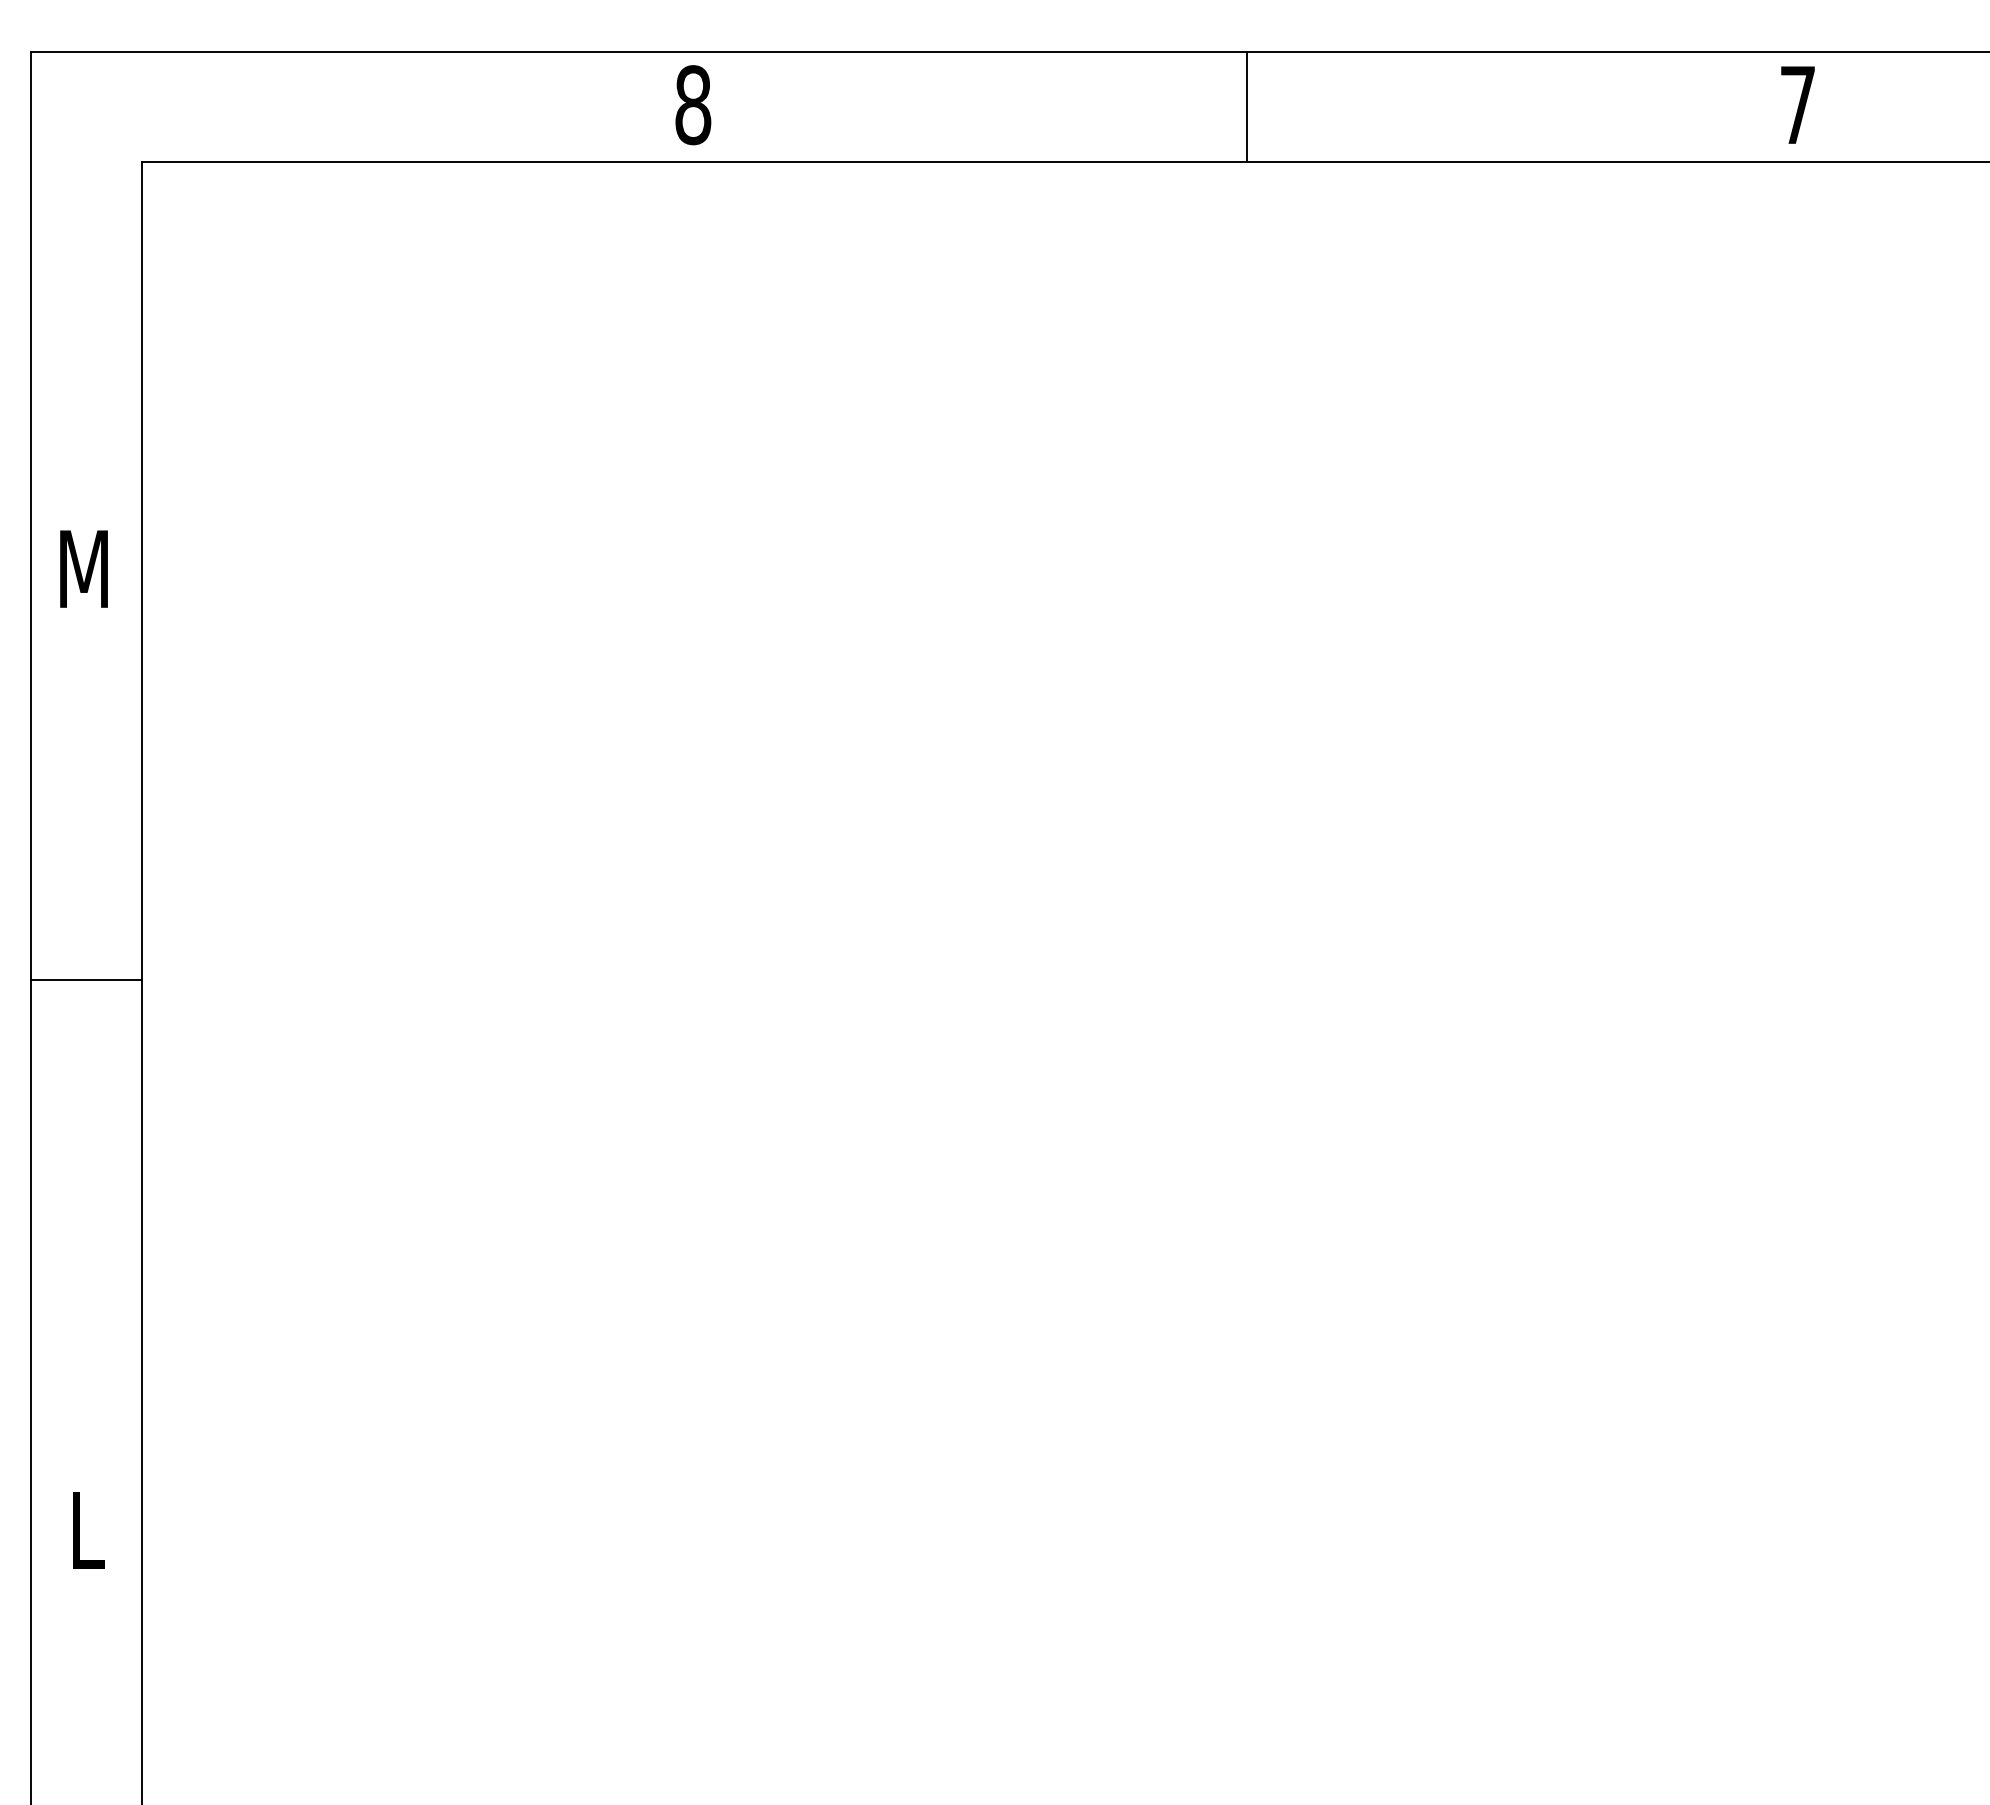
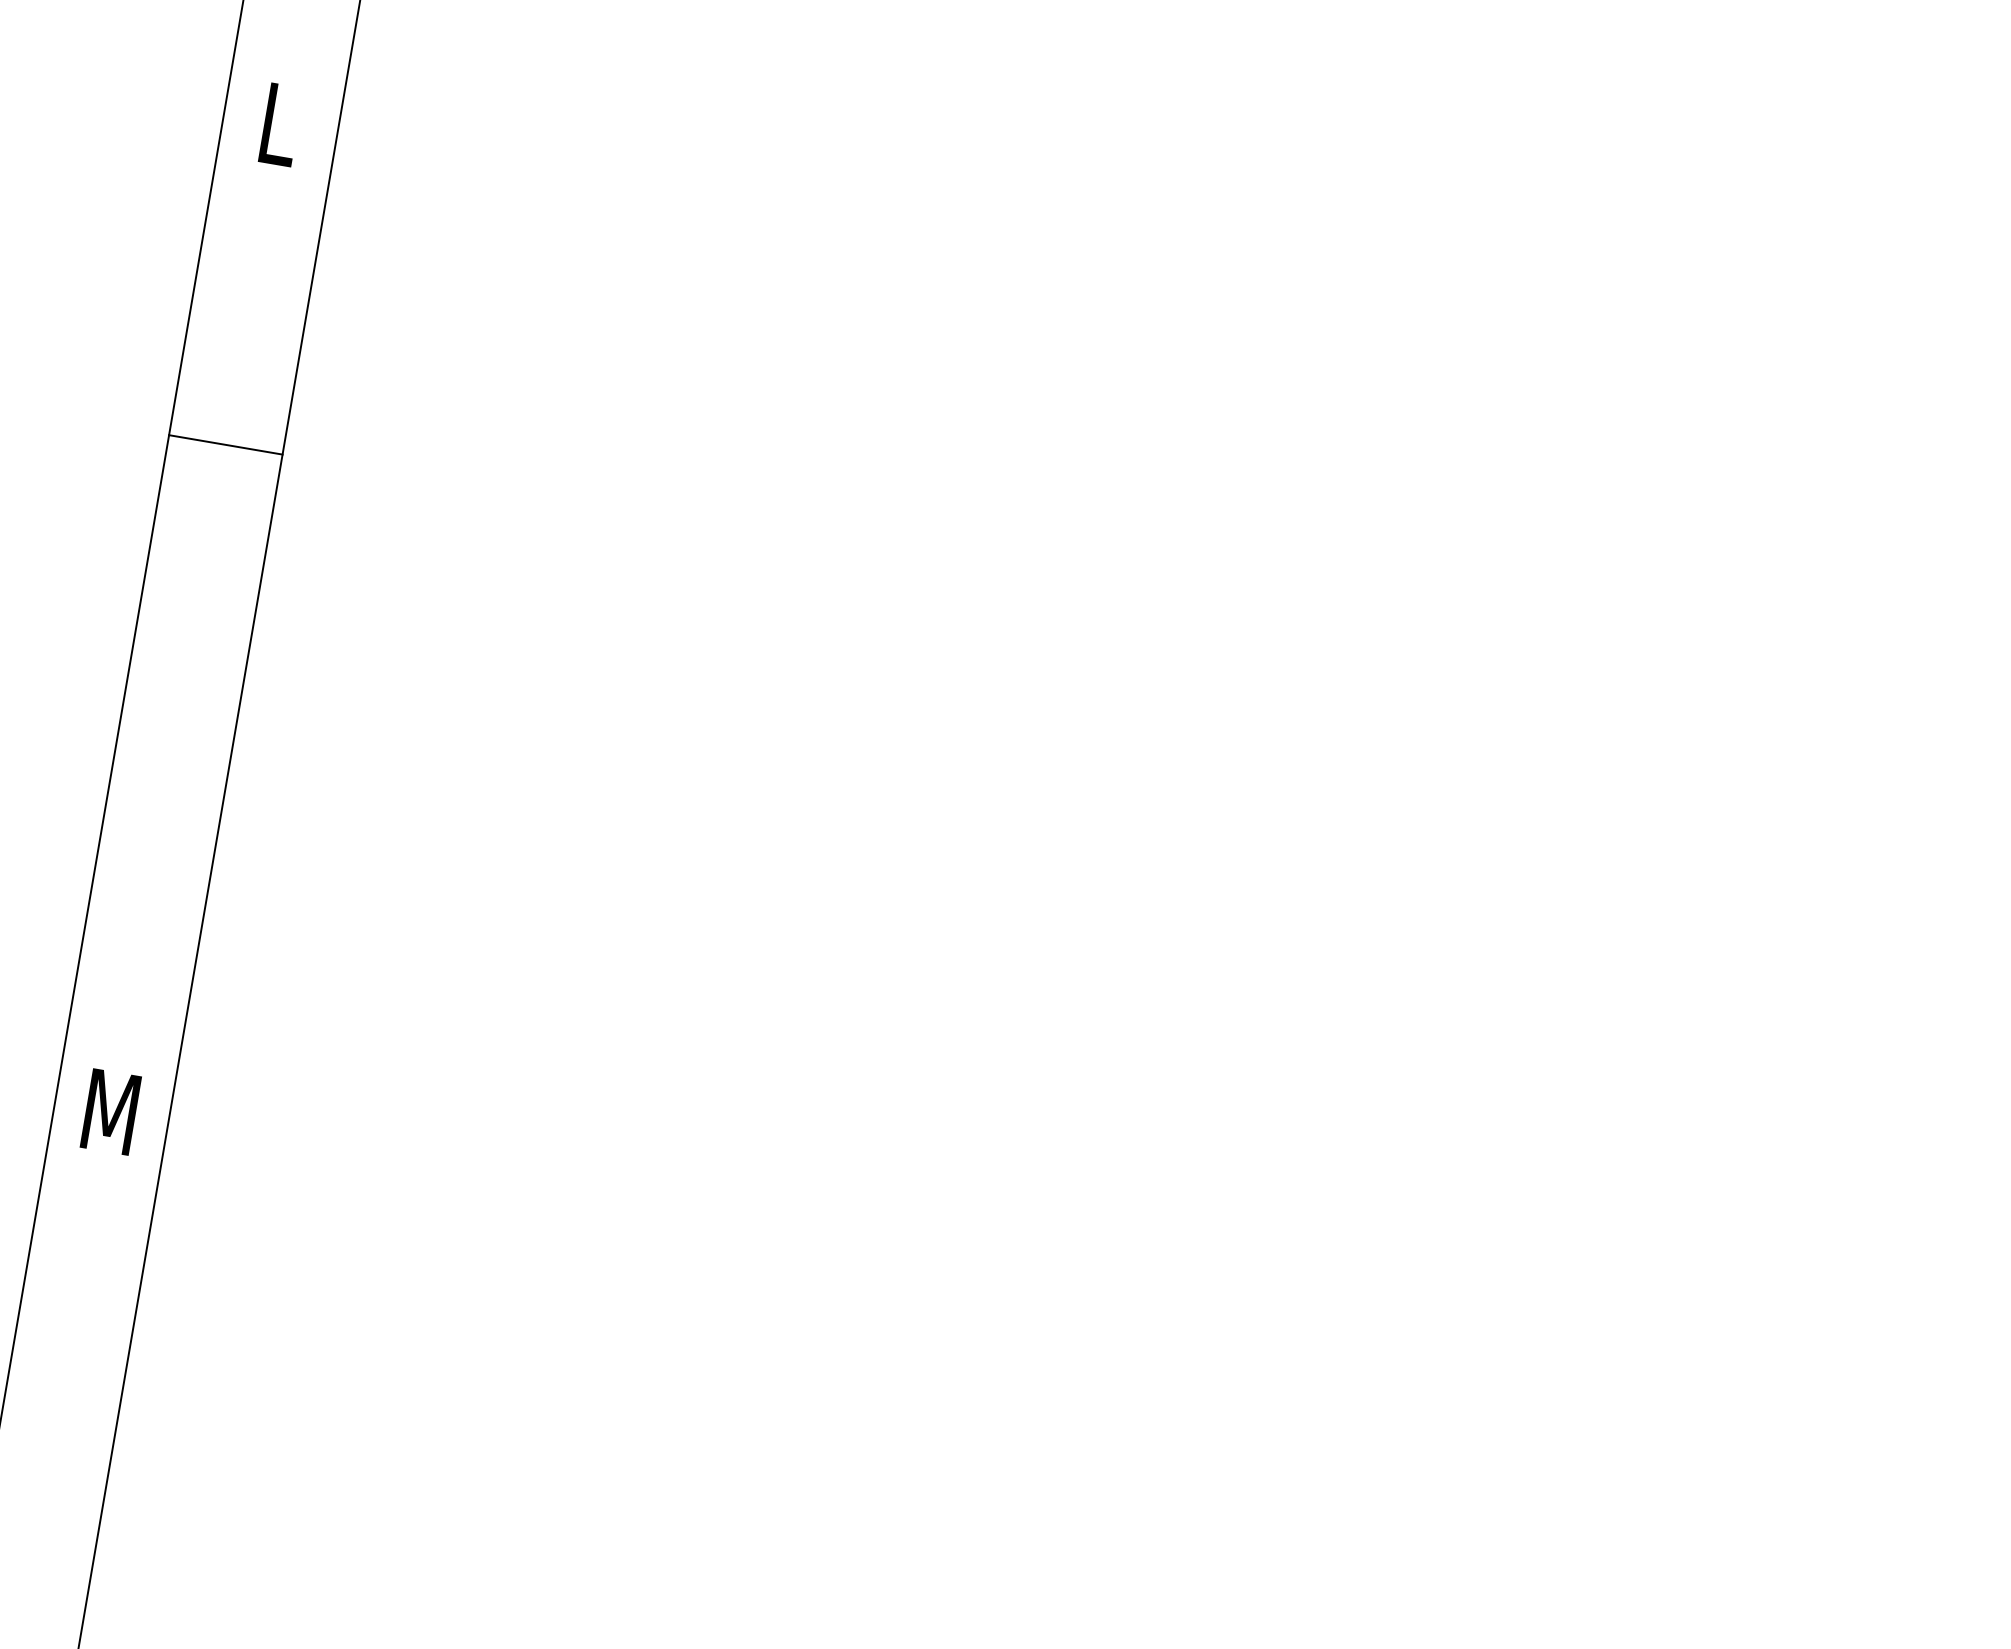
text: (83, 568) -> (277, 123), M -> L
line: (86, 979) -> (225, 444), moved
text: (85, 1529) -> (110, 1111), L -> M

